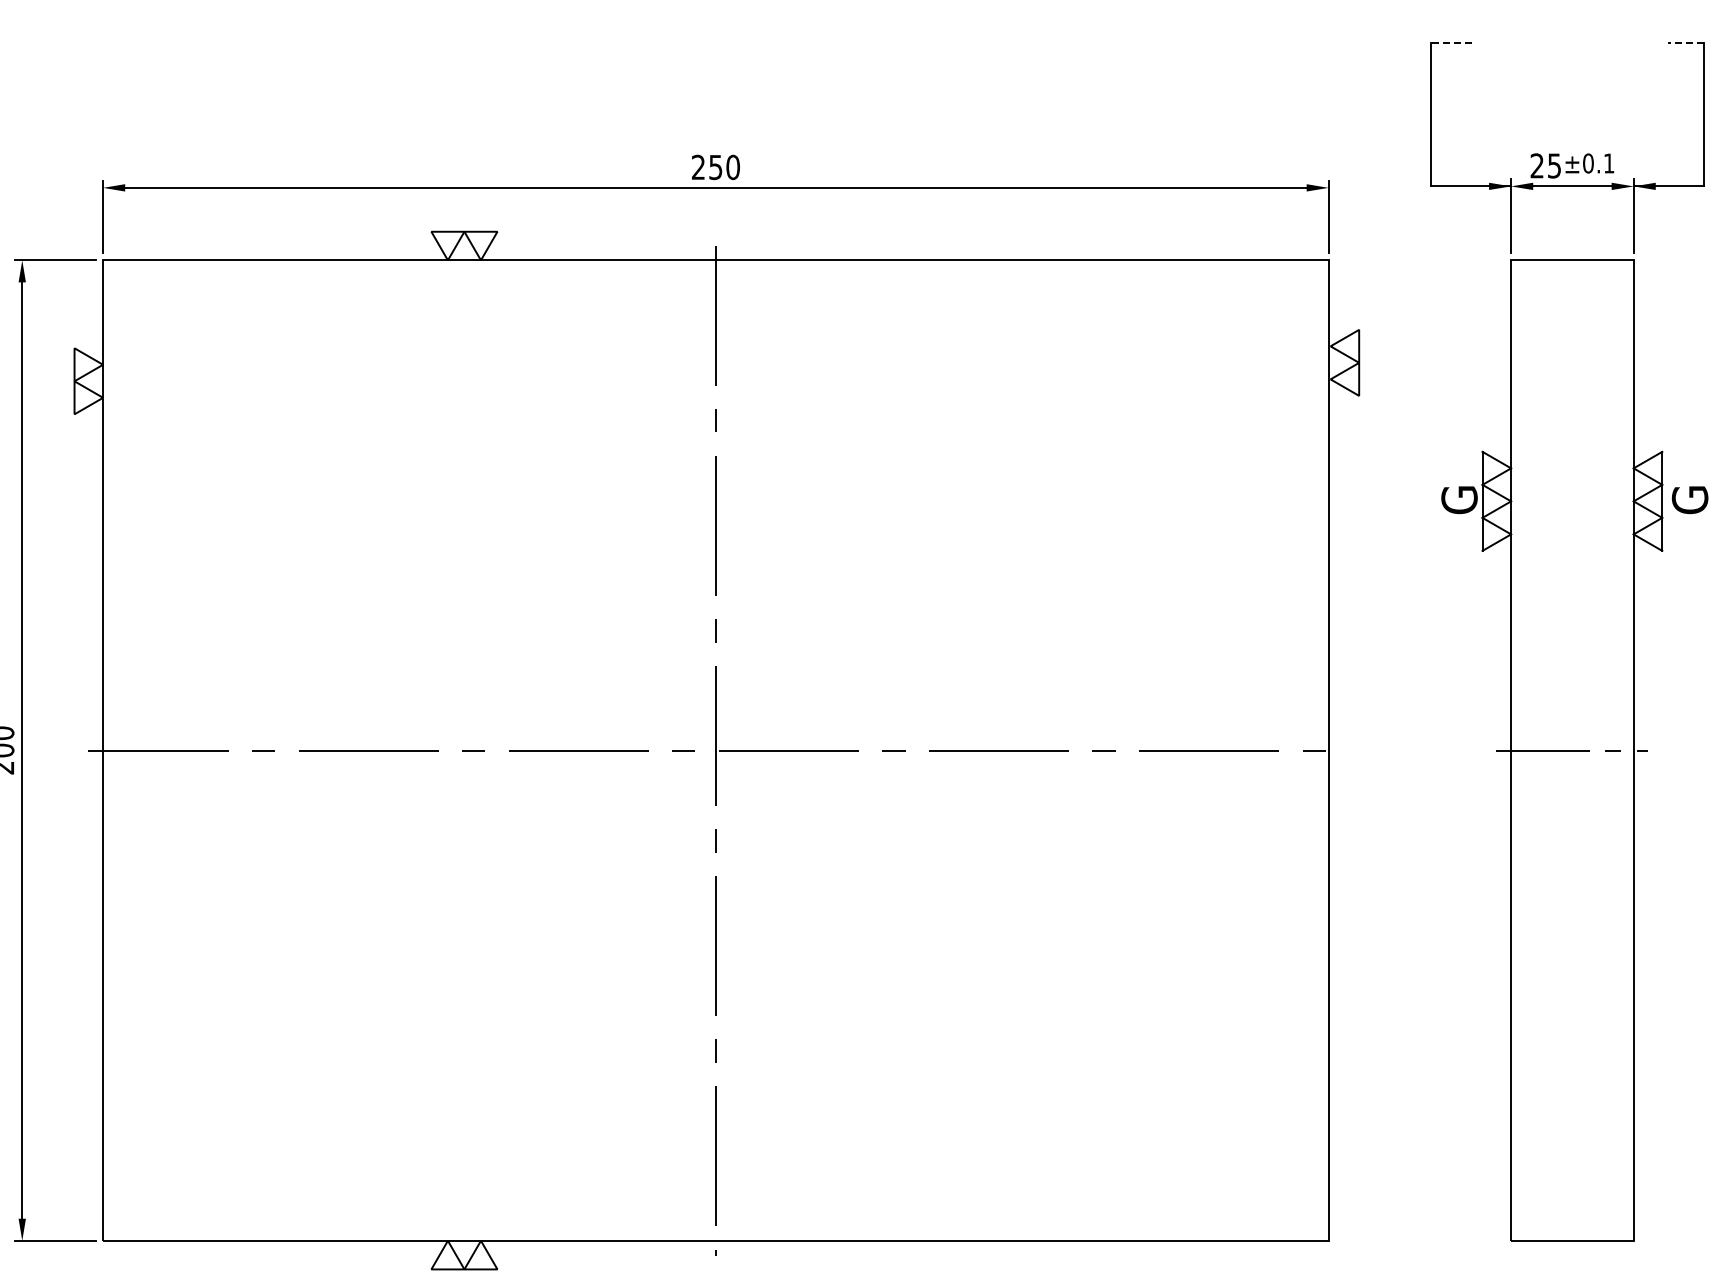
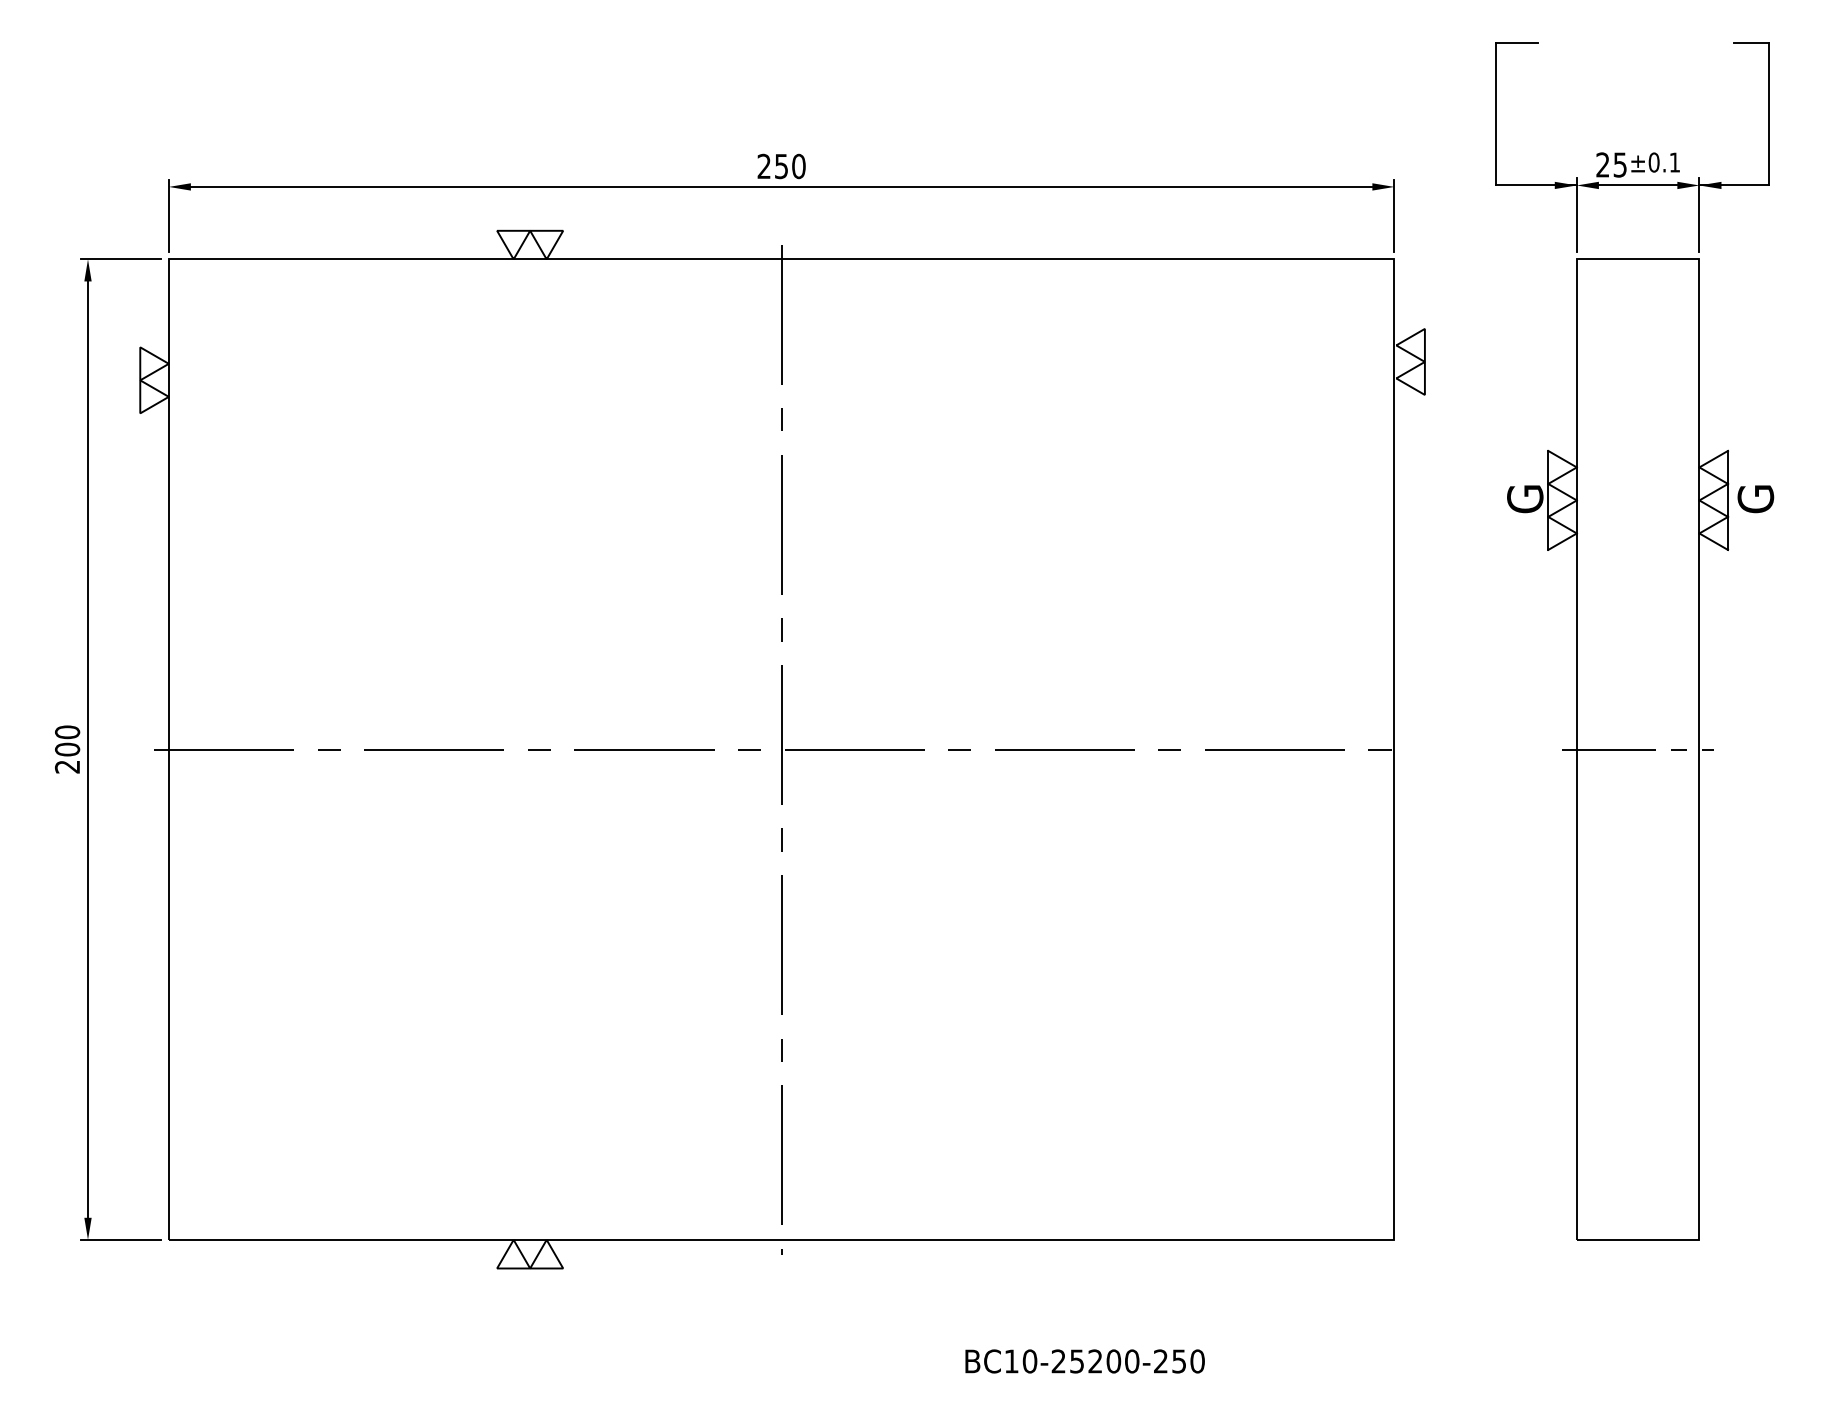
line: (1451, 43) -> (1517, 42), dashed -> solid
line: (1685, 43) -> (1751, 42), dashed -> solid

